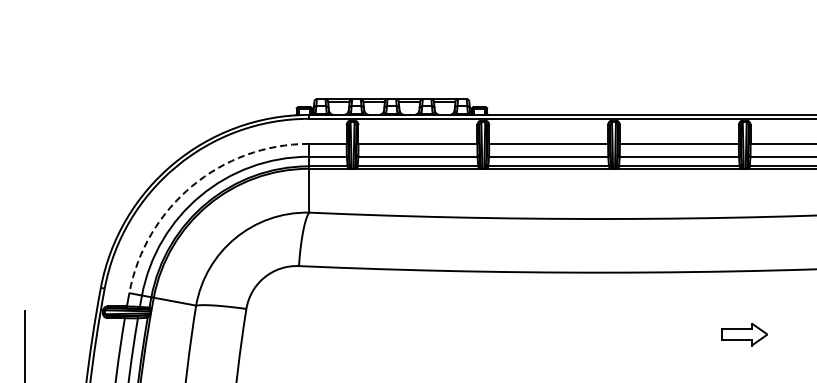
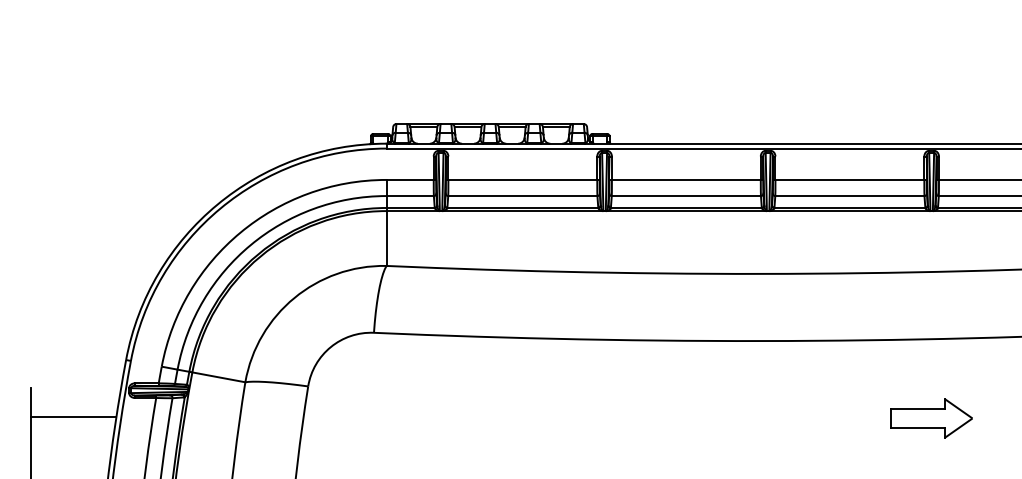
arc: (192, 186) -> (240, 233), dashed -> solid
line: (58, 333) -> (73, 417), added
part: (744, 334) -> (931, 418), size x1.43

